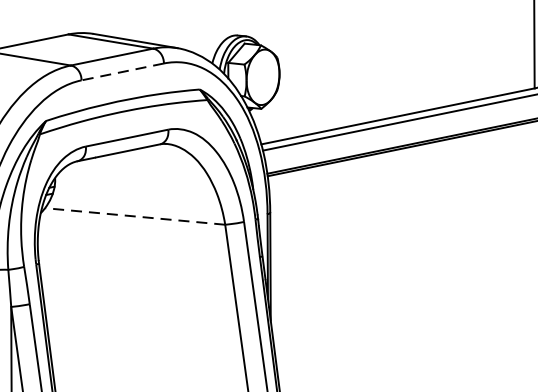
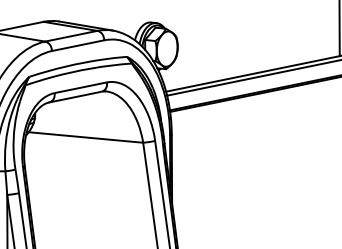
line: (123, 71) -> (78, 45), dashed -> solid
line: (134, 216) -> (85, 137), dashed -> solid

